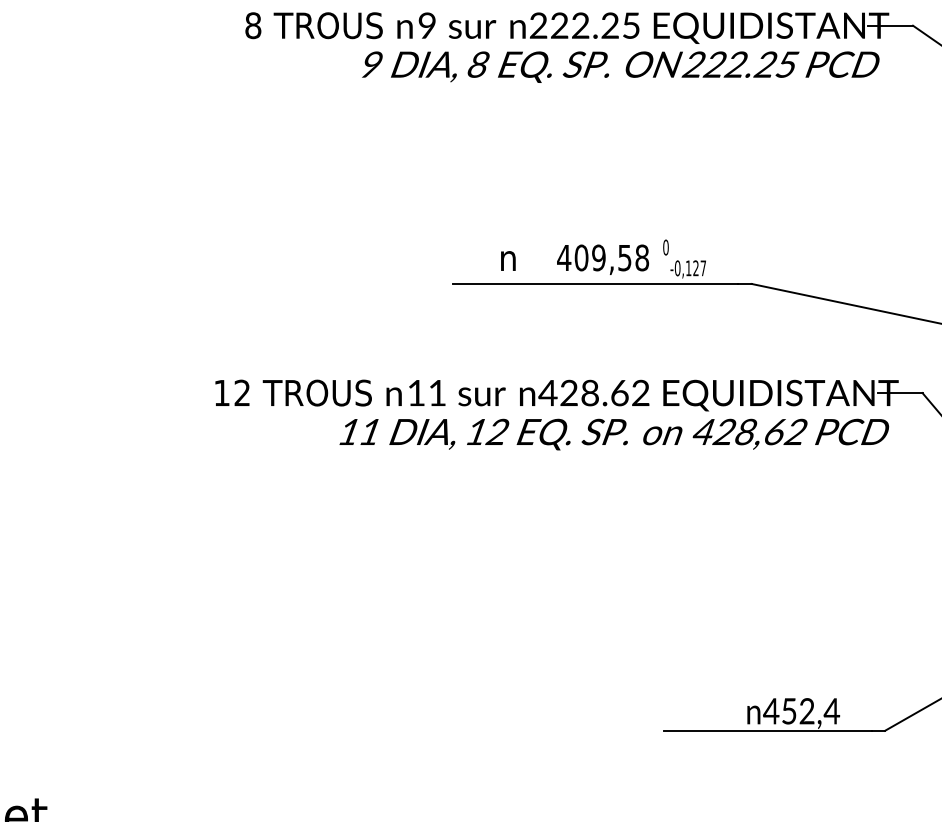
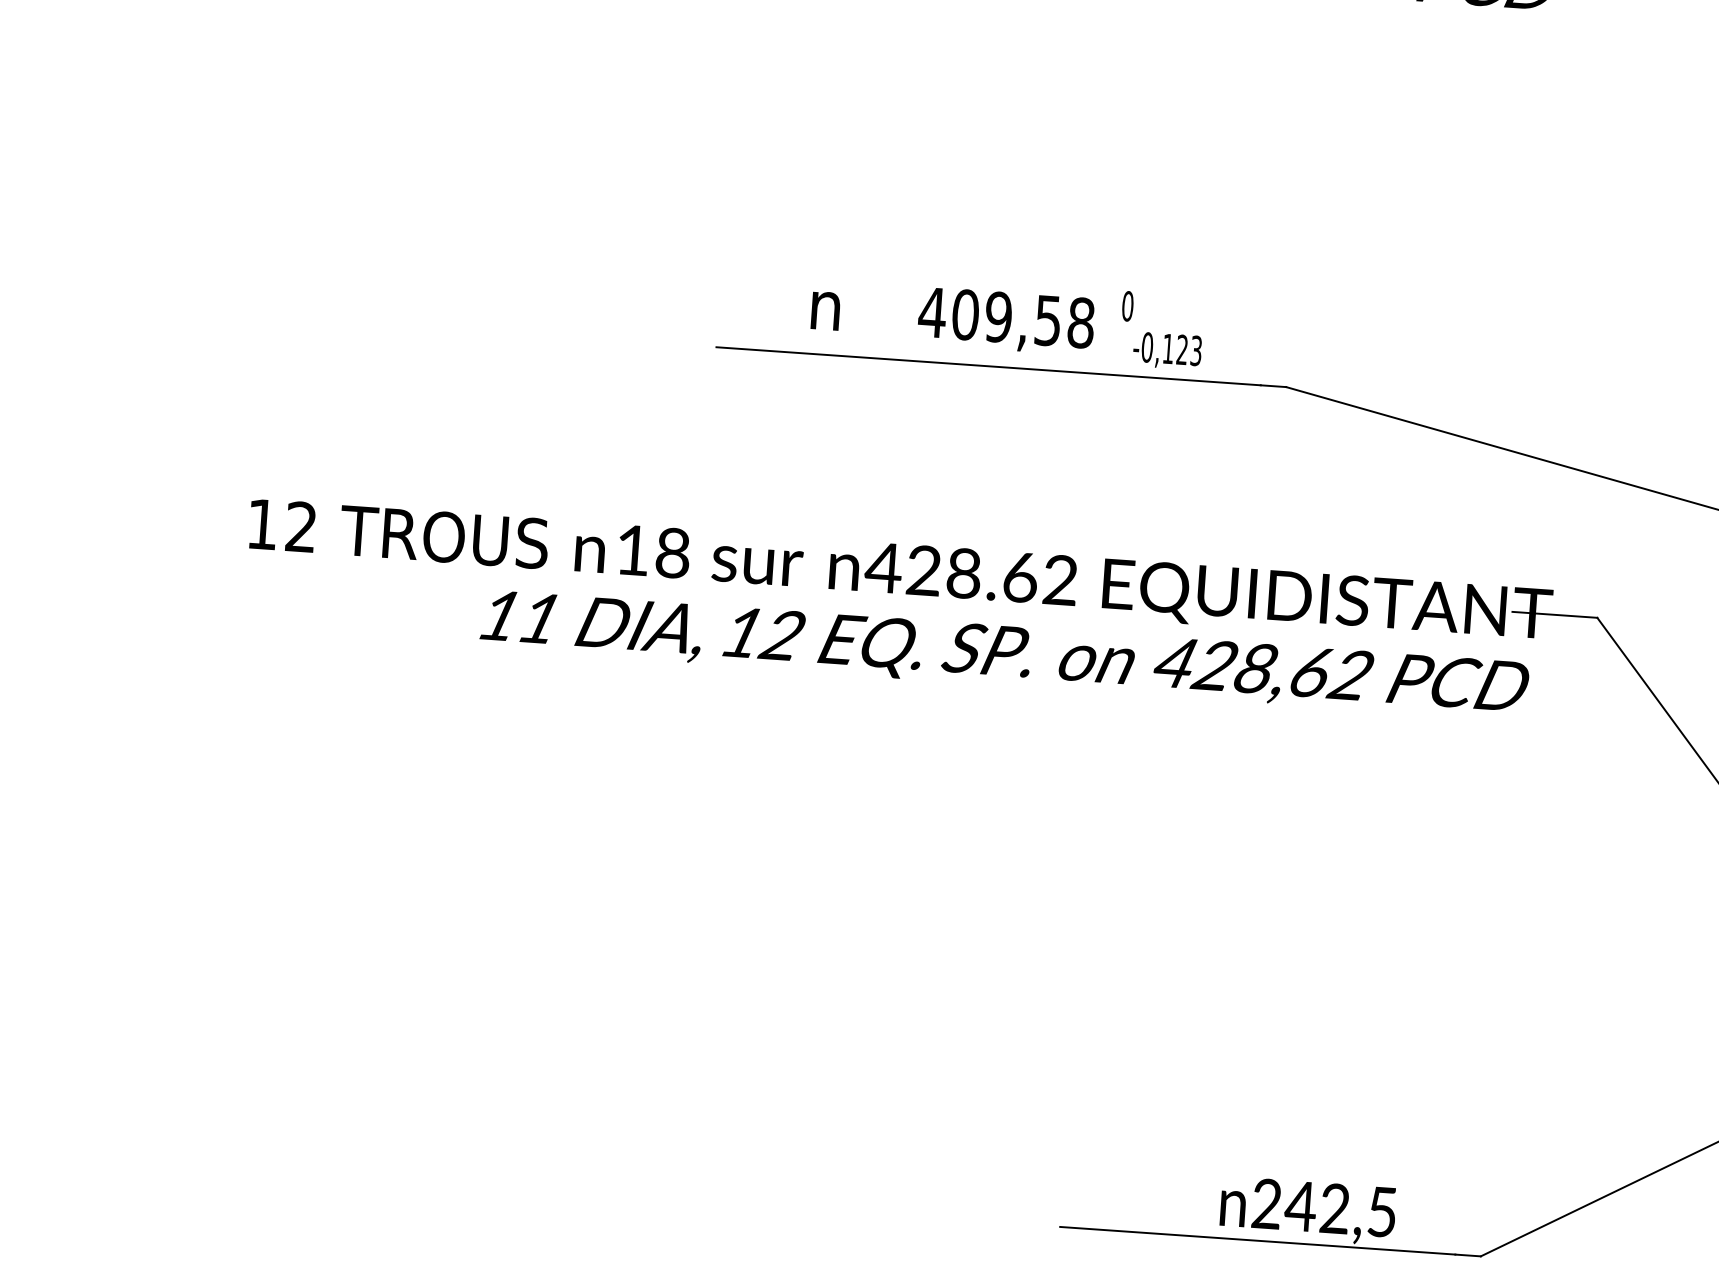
text: (703, 268) -> (1196, 351), -0,127 -> -0,123
text: (437, 392) -> (673, 552), 11 -> 18
text: (801, 711) -> (1324, 1208), 452,4 -> 242,5

